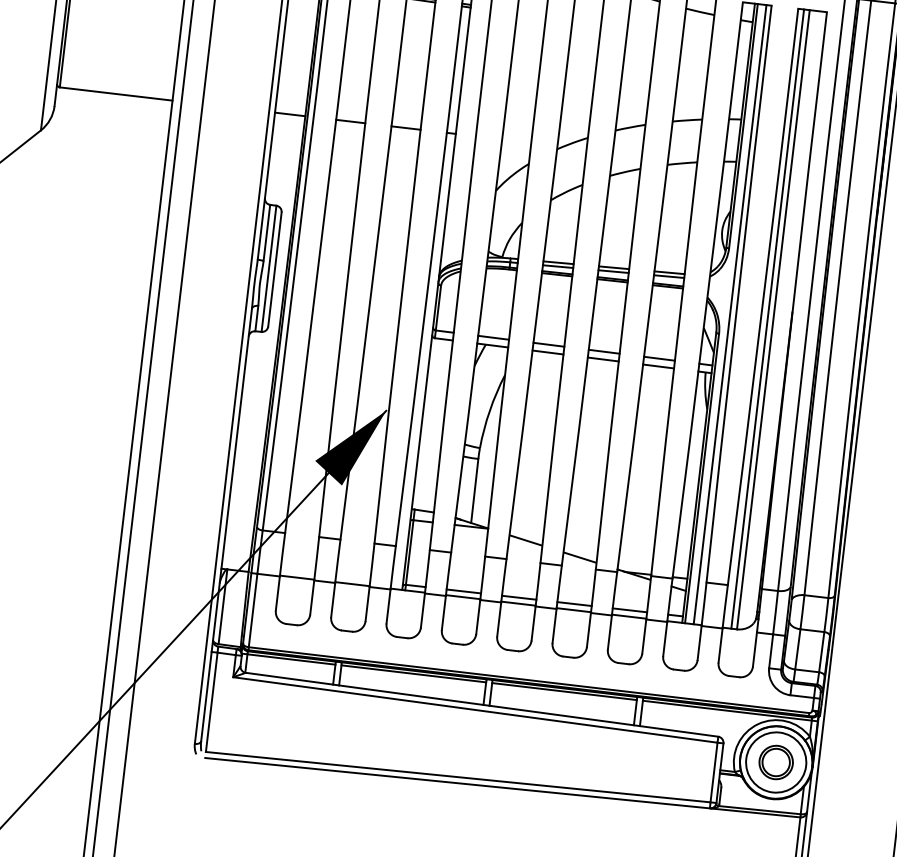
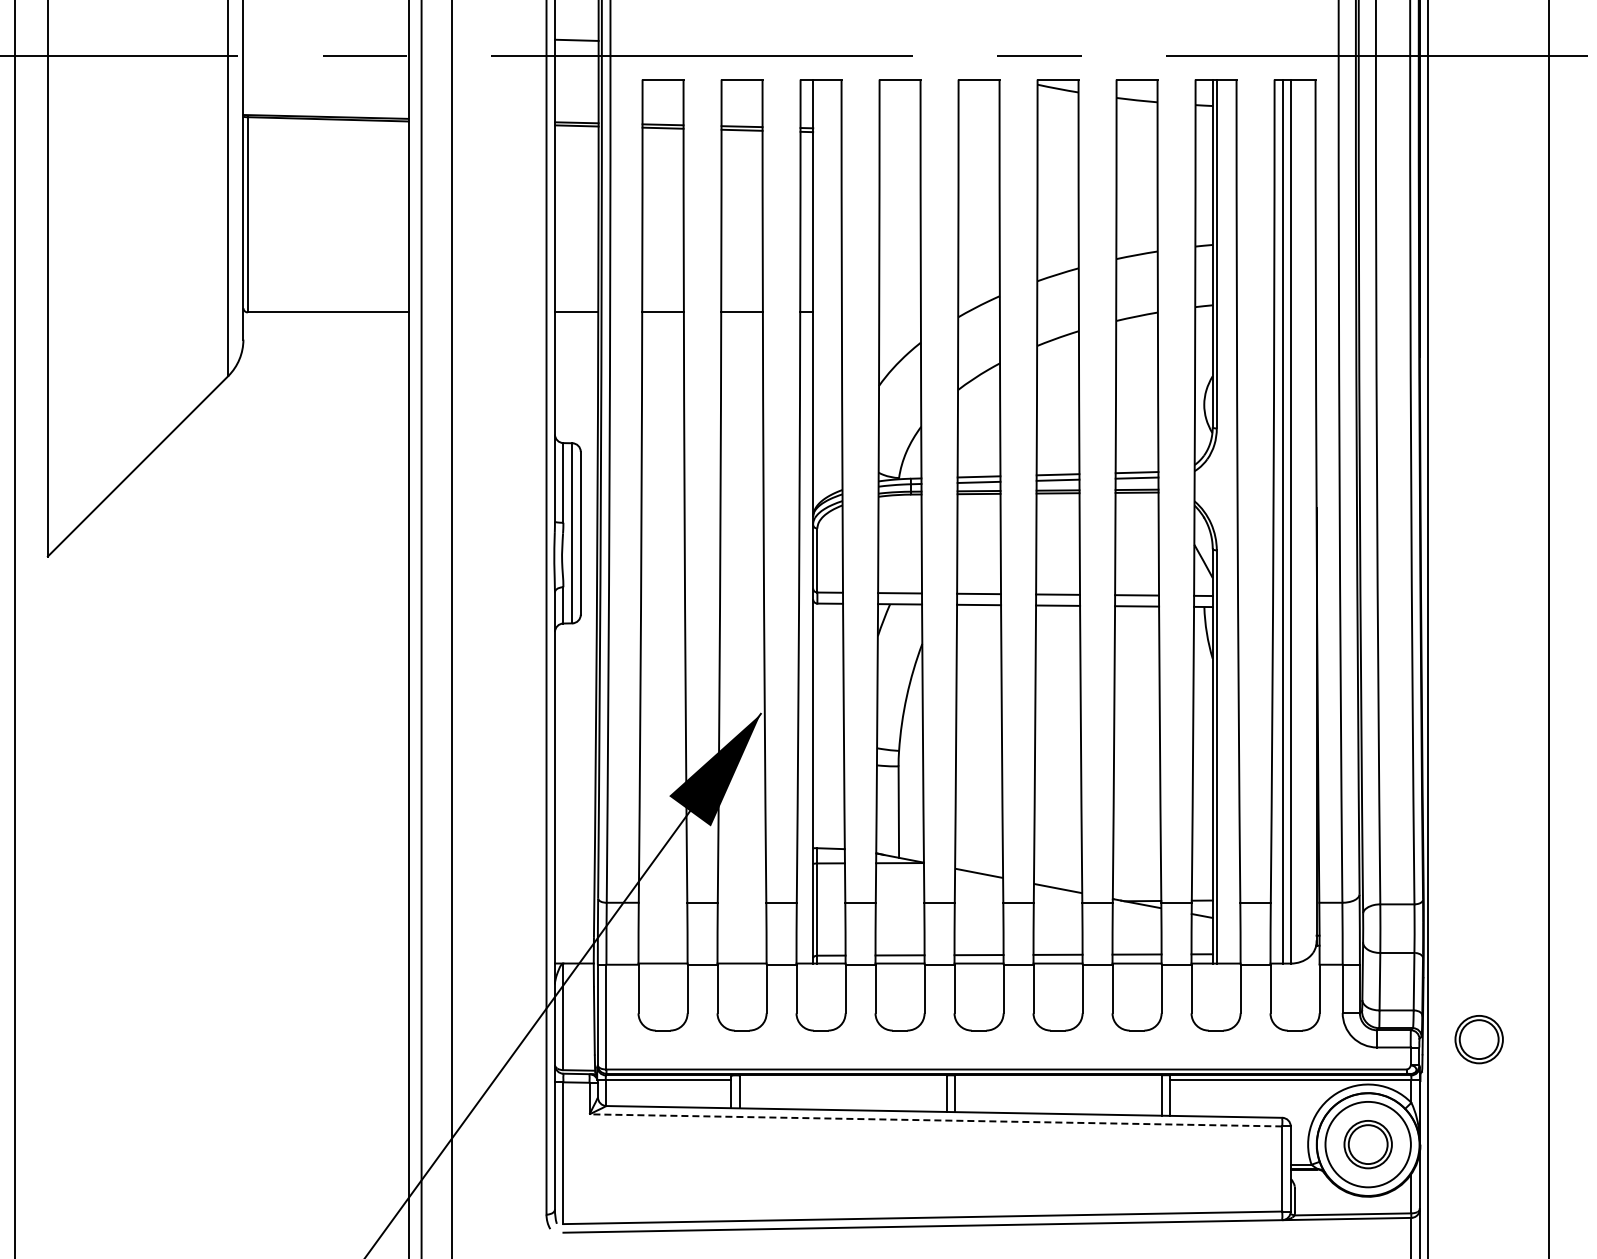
line: (730, 314) -> (1229, 521), removed
line: (413, 673) -> (842, 1079), removed
line: (564, 691) -> (1058, 1079), removed
part: (862, 697) -> (1478, 1039), added
line: (475, 710) -> (935, 1120), solid -> dashed

